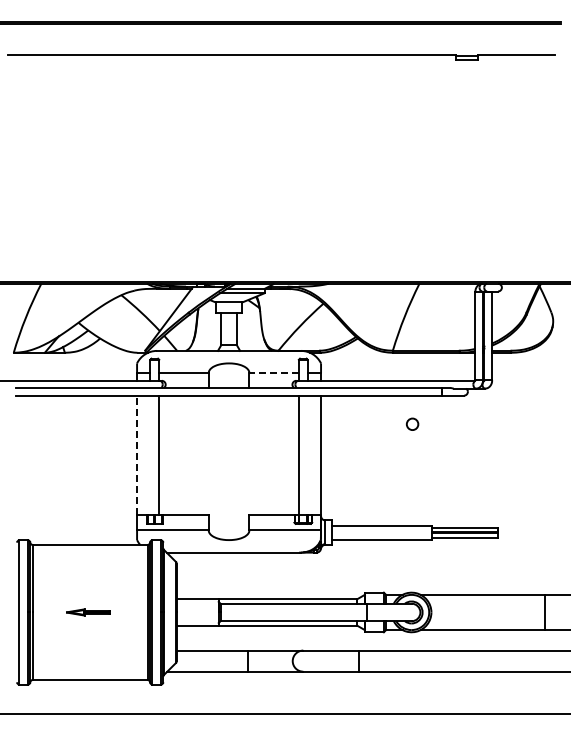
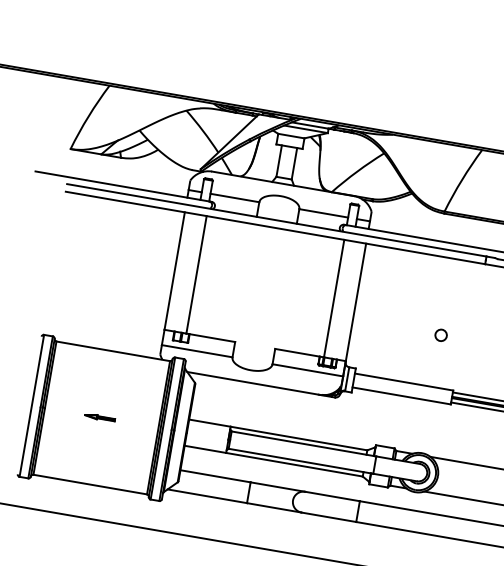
line: (274, 373) -> (324, 213), dashed -> solid
circle: (412, 423) -> (441, 334), moved
line: (137, 455) -> (175, 271), dashed -> solid
part: (88, 612) -> (100, 417), size x0.71

